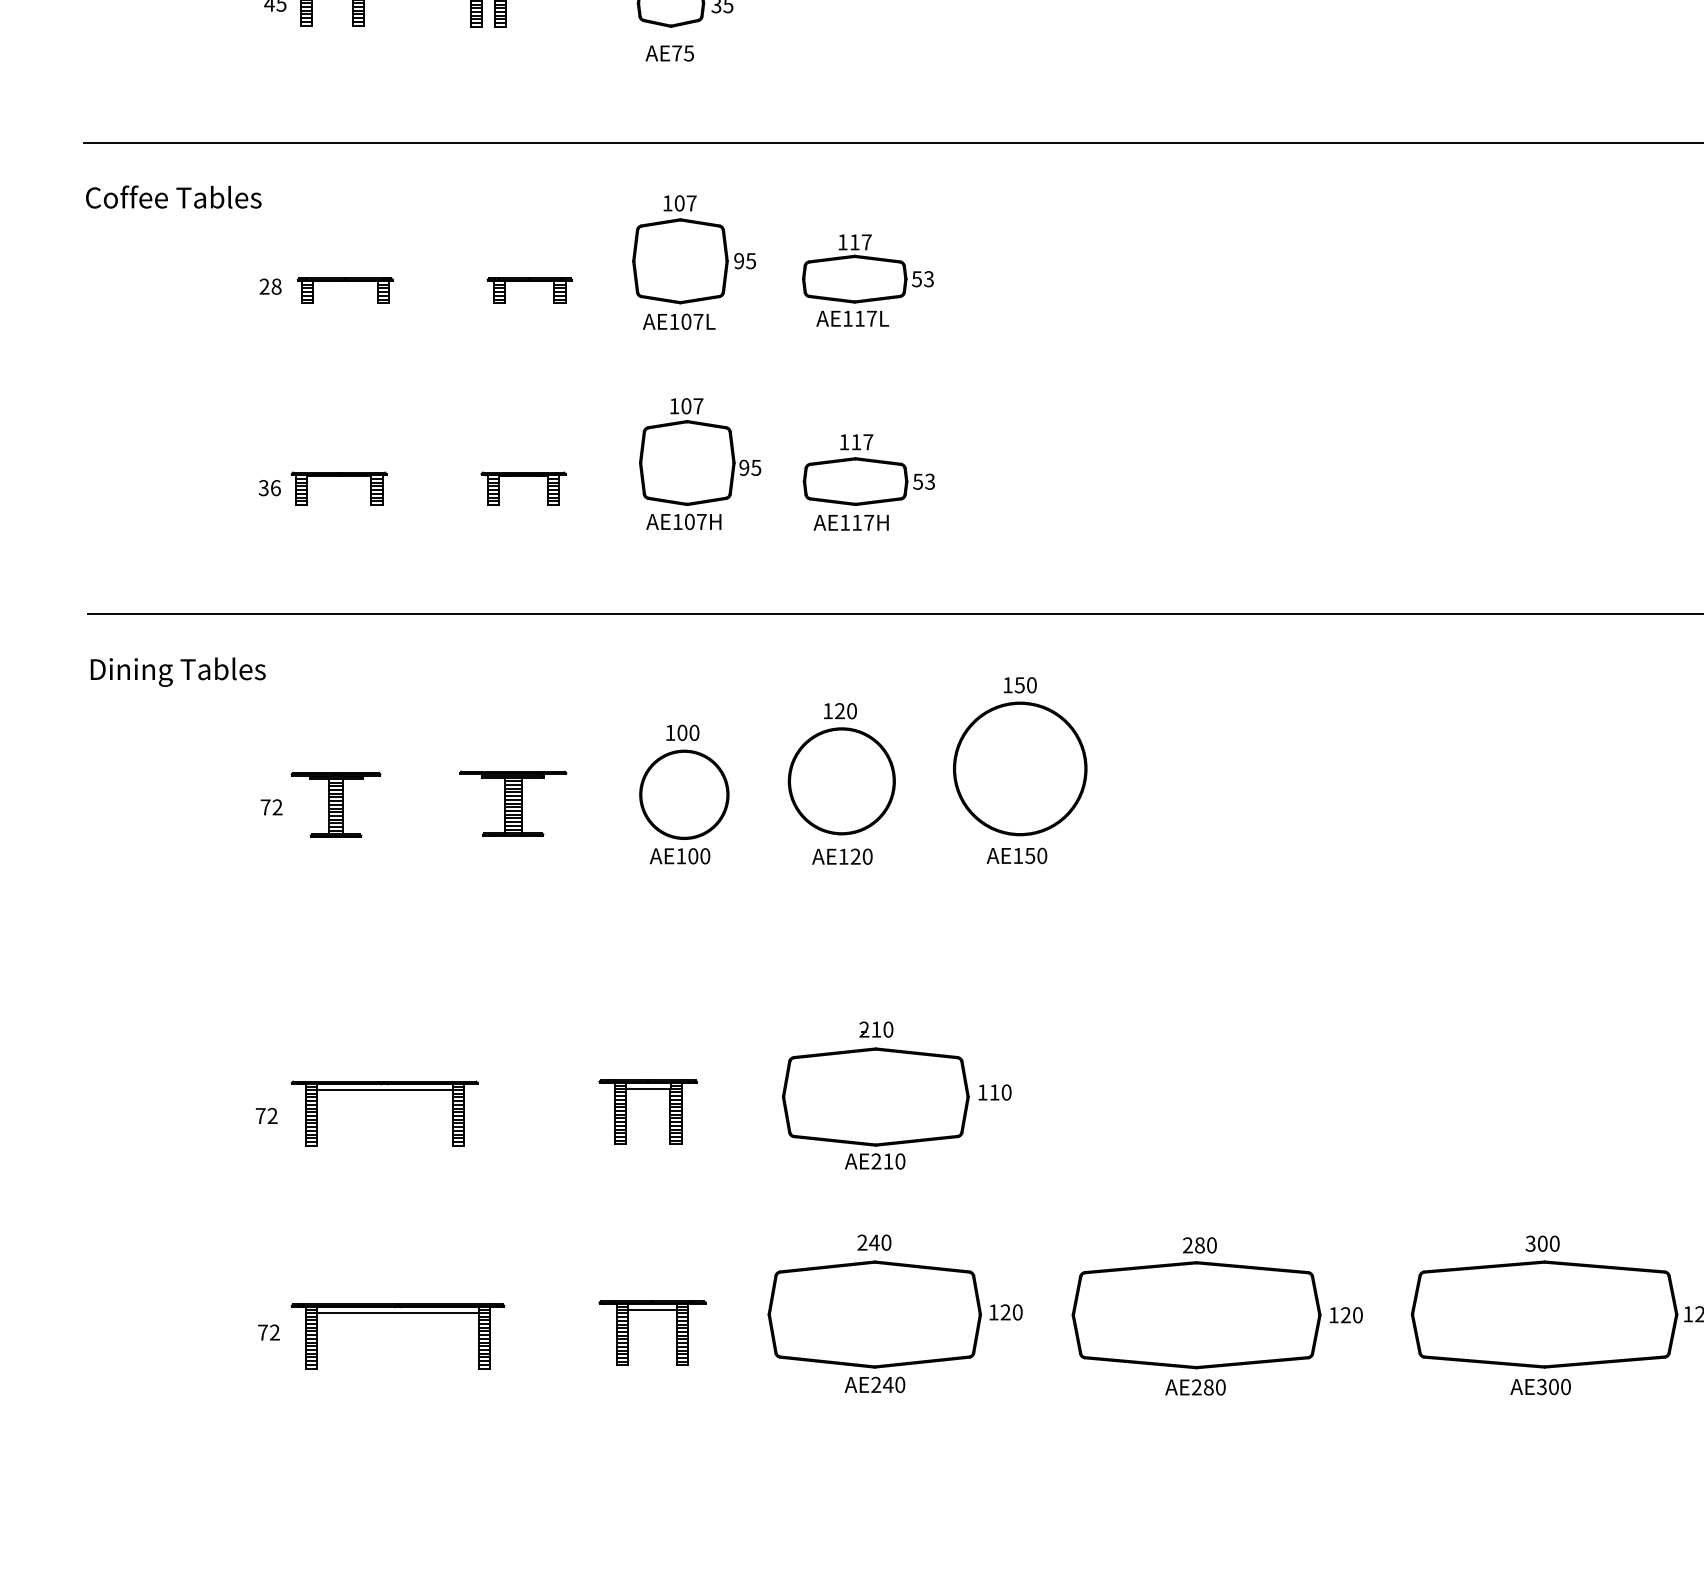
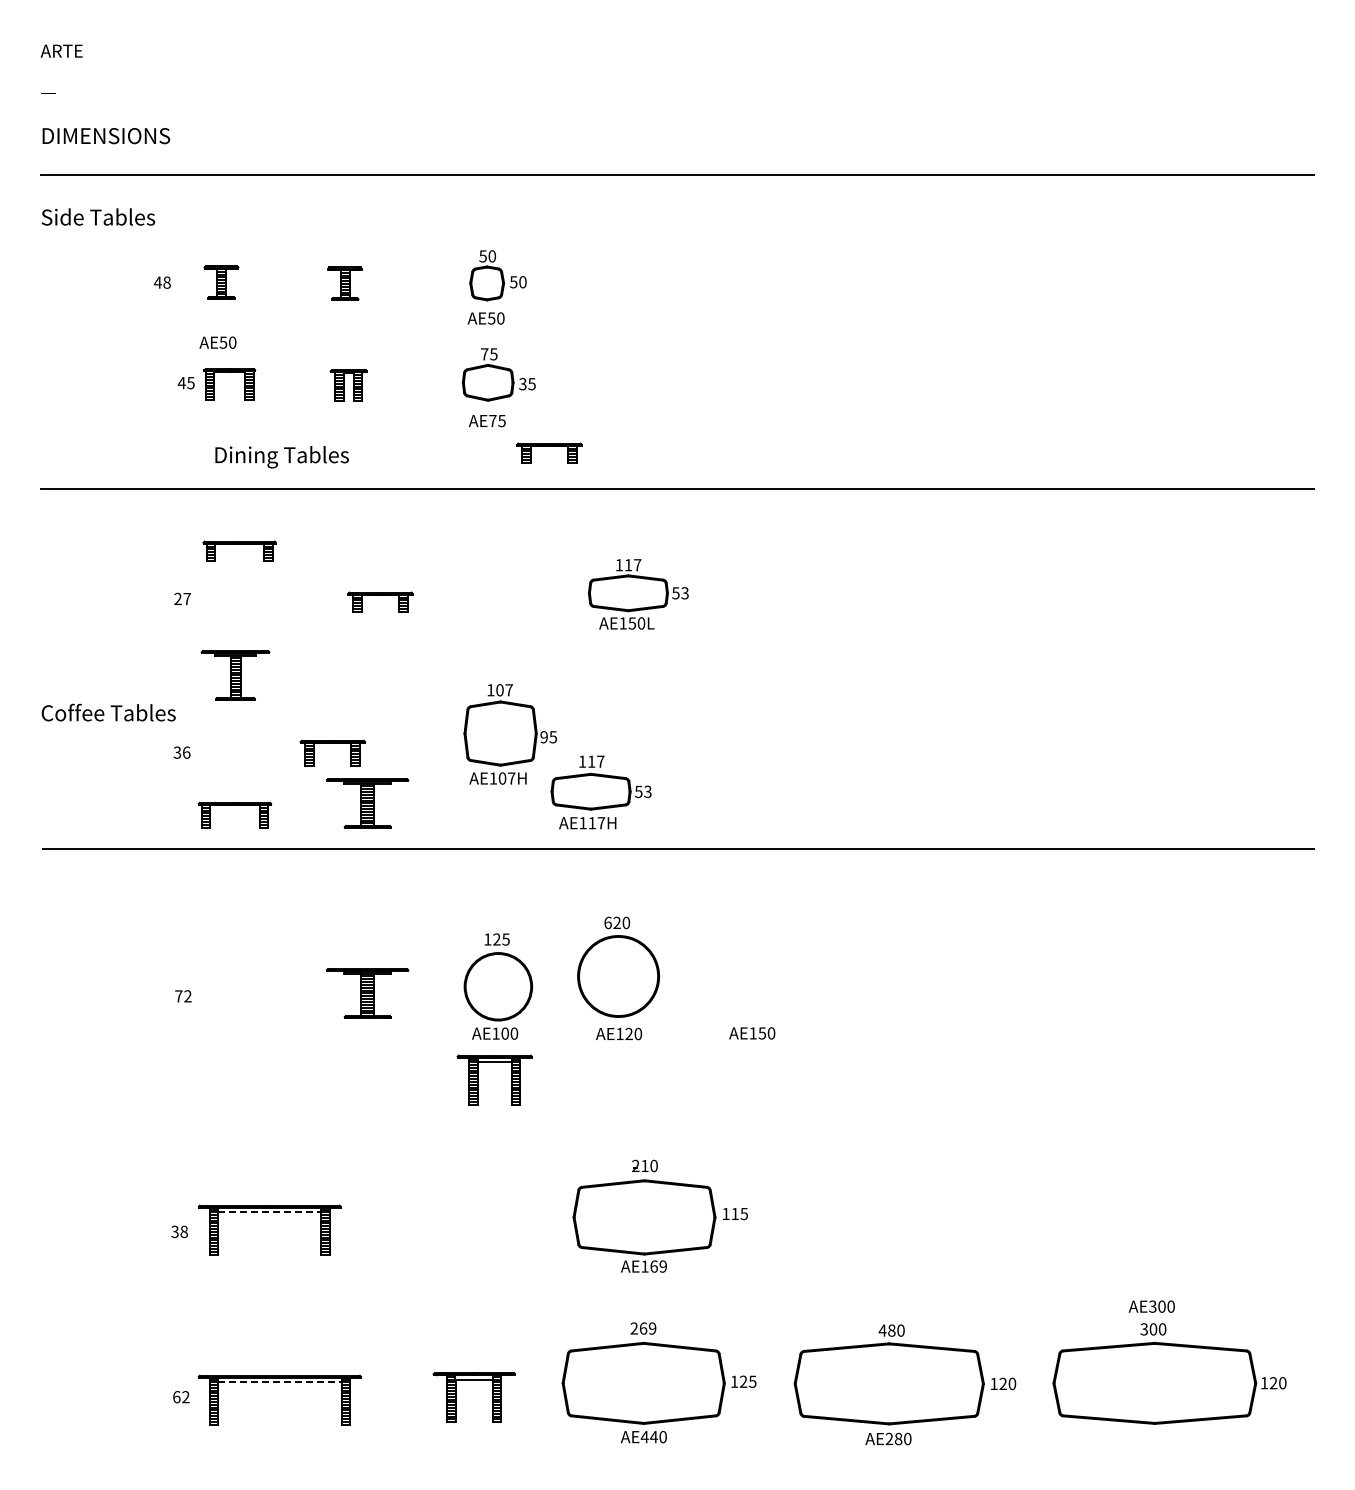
part: (751, 94) -> (549, 452), added
text: (173, 196) -> (108, 712), moved
part: (693, 262) -> (505, 580), removed
text: (275, 286) -> (186, 598), 28 -> 27
part: (345, 289) -> (239, 550), moved
text: (865, 318) -> (636, 623), AE117L -> AE150L
part: (338, 476) -> (234, 805), moved
part: (523, 476) -> (332, 743), moved
part: (867, 482) -> (600, 792), moved
part: (512, 554) -> (367, 803), added
text: (177, 672) -> (281, 457), moved
text: (827, 710) -> (607, 922), 120 -> 620
text: (688, 732) -> (501, 939), 100 -> 125
part: (1019, 756) -> (754, 957), removed
part: (335, 804) -> (235, 675), moved
line: (384, 1090) -> (269, 1212), solid -> dashed
text: (1006, 1091) -> (744, 1213), 110 -> 115
part: (626, 1111) -> (478, 1079), moved
text: (266, 1115) -> (179, 1231), 72 -> 38
text: (887, 1161) -> (653, 1266), AE210 -> AE169
text: (879, 1242) -> (647, 1328), 240 -> 269
text: (1187, 1245) -> (882, 1330), 280 -> 480
text: (1017, 1312) -> (752, 1381), 120 -> 125
line: (397, 1313) -> (279, 1382), solid -> dashed
text: (262, 1333) -> (176, 1397), 72 -> 62
text: (875, 1384) -> (644, 1436), AE240 -> AE440
text: (1540, 1386) -> (1151, 1306), moved

